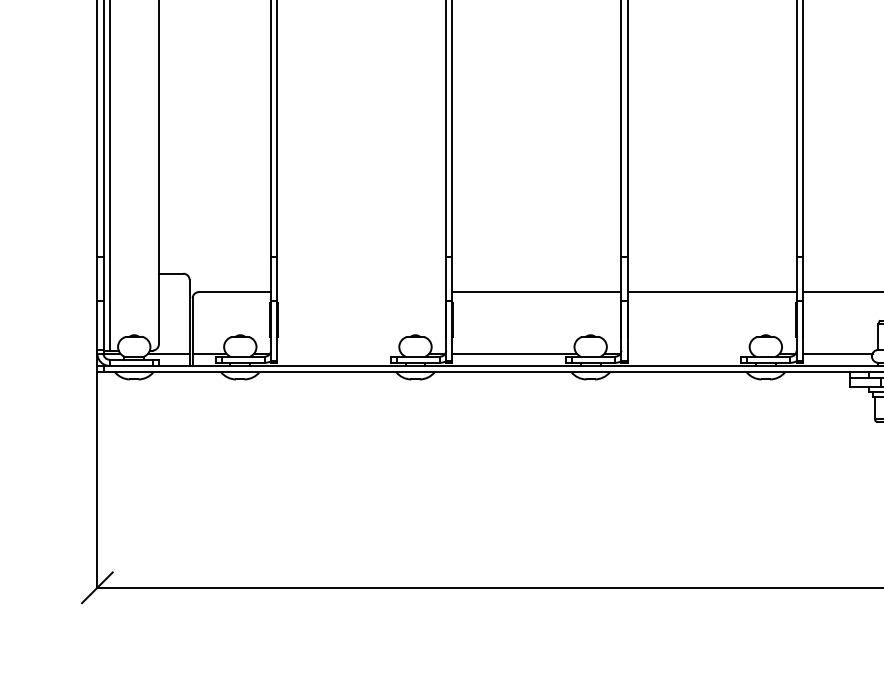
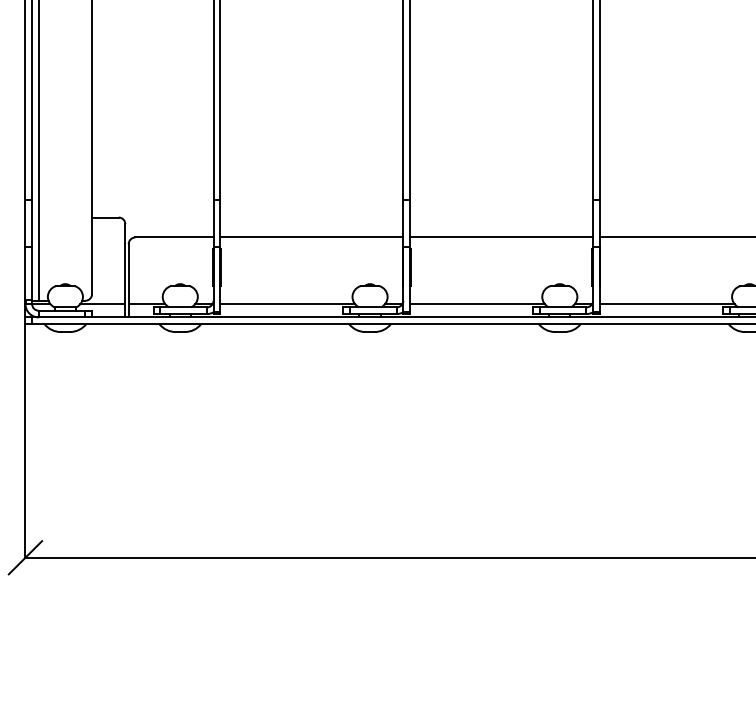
line: (361, 292) -> (311, 237), added
line: (339, 353) -> (287, 303), added
line: (689, 353) -> (666, 303), added

